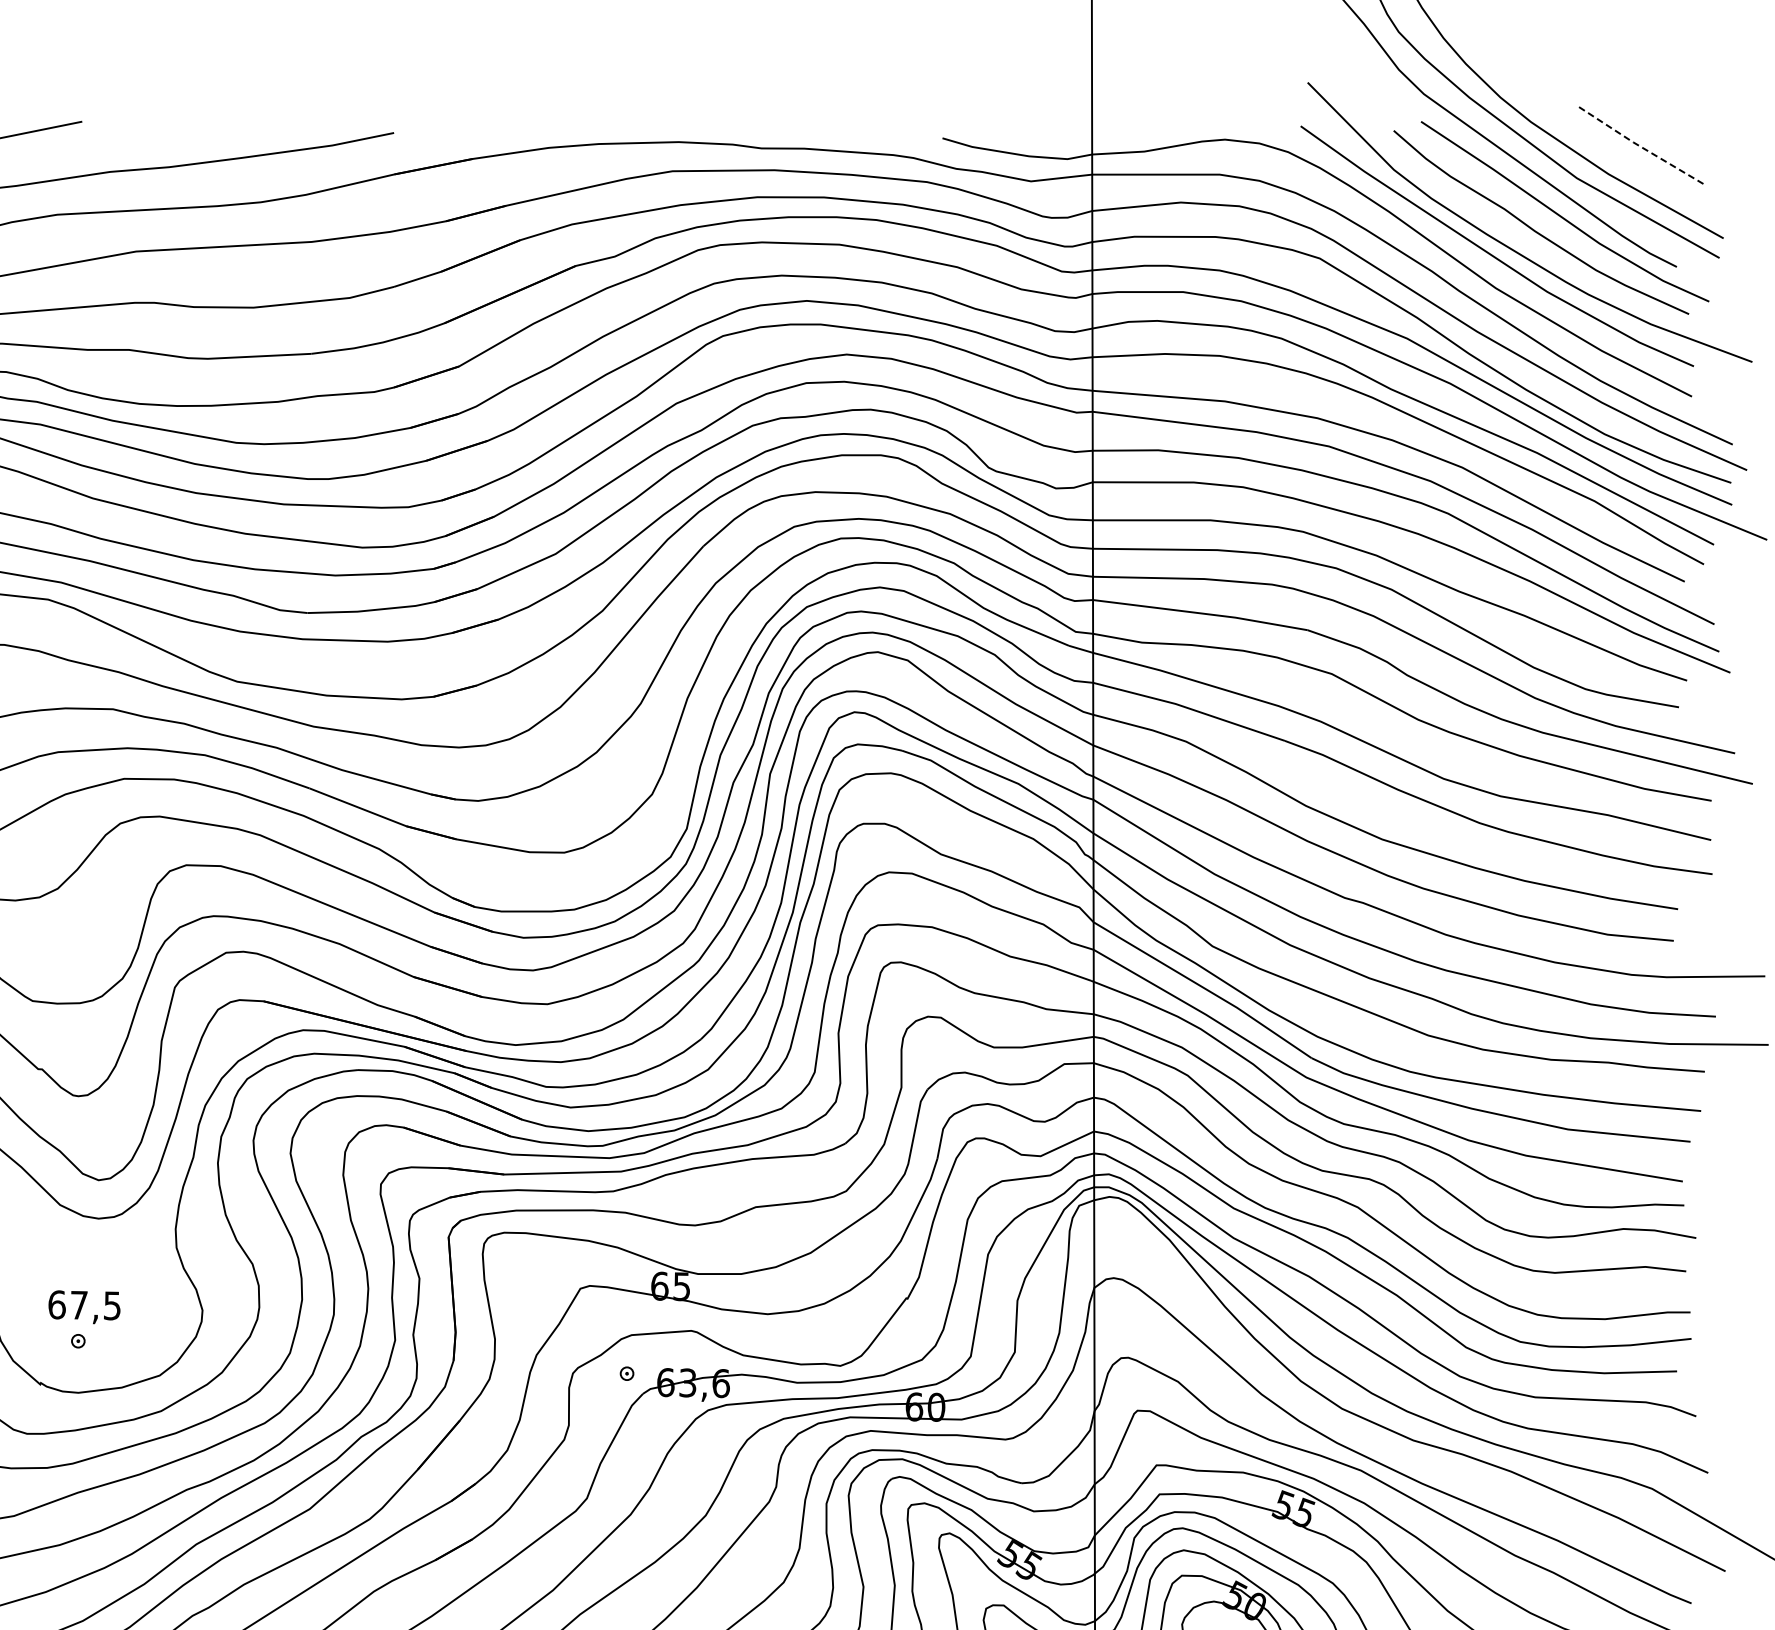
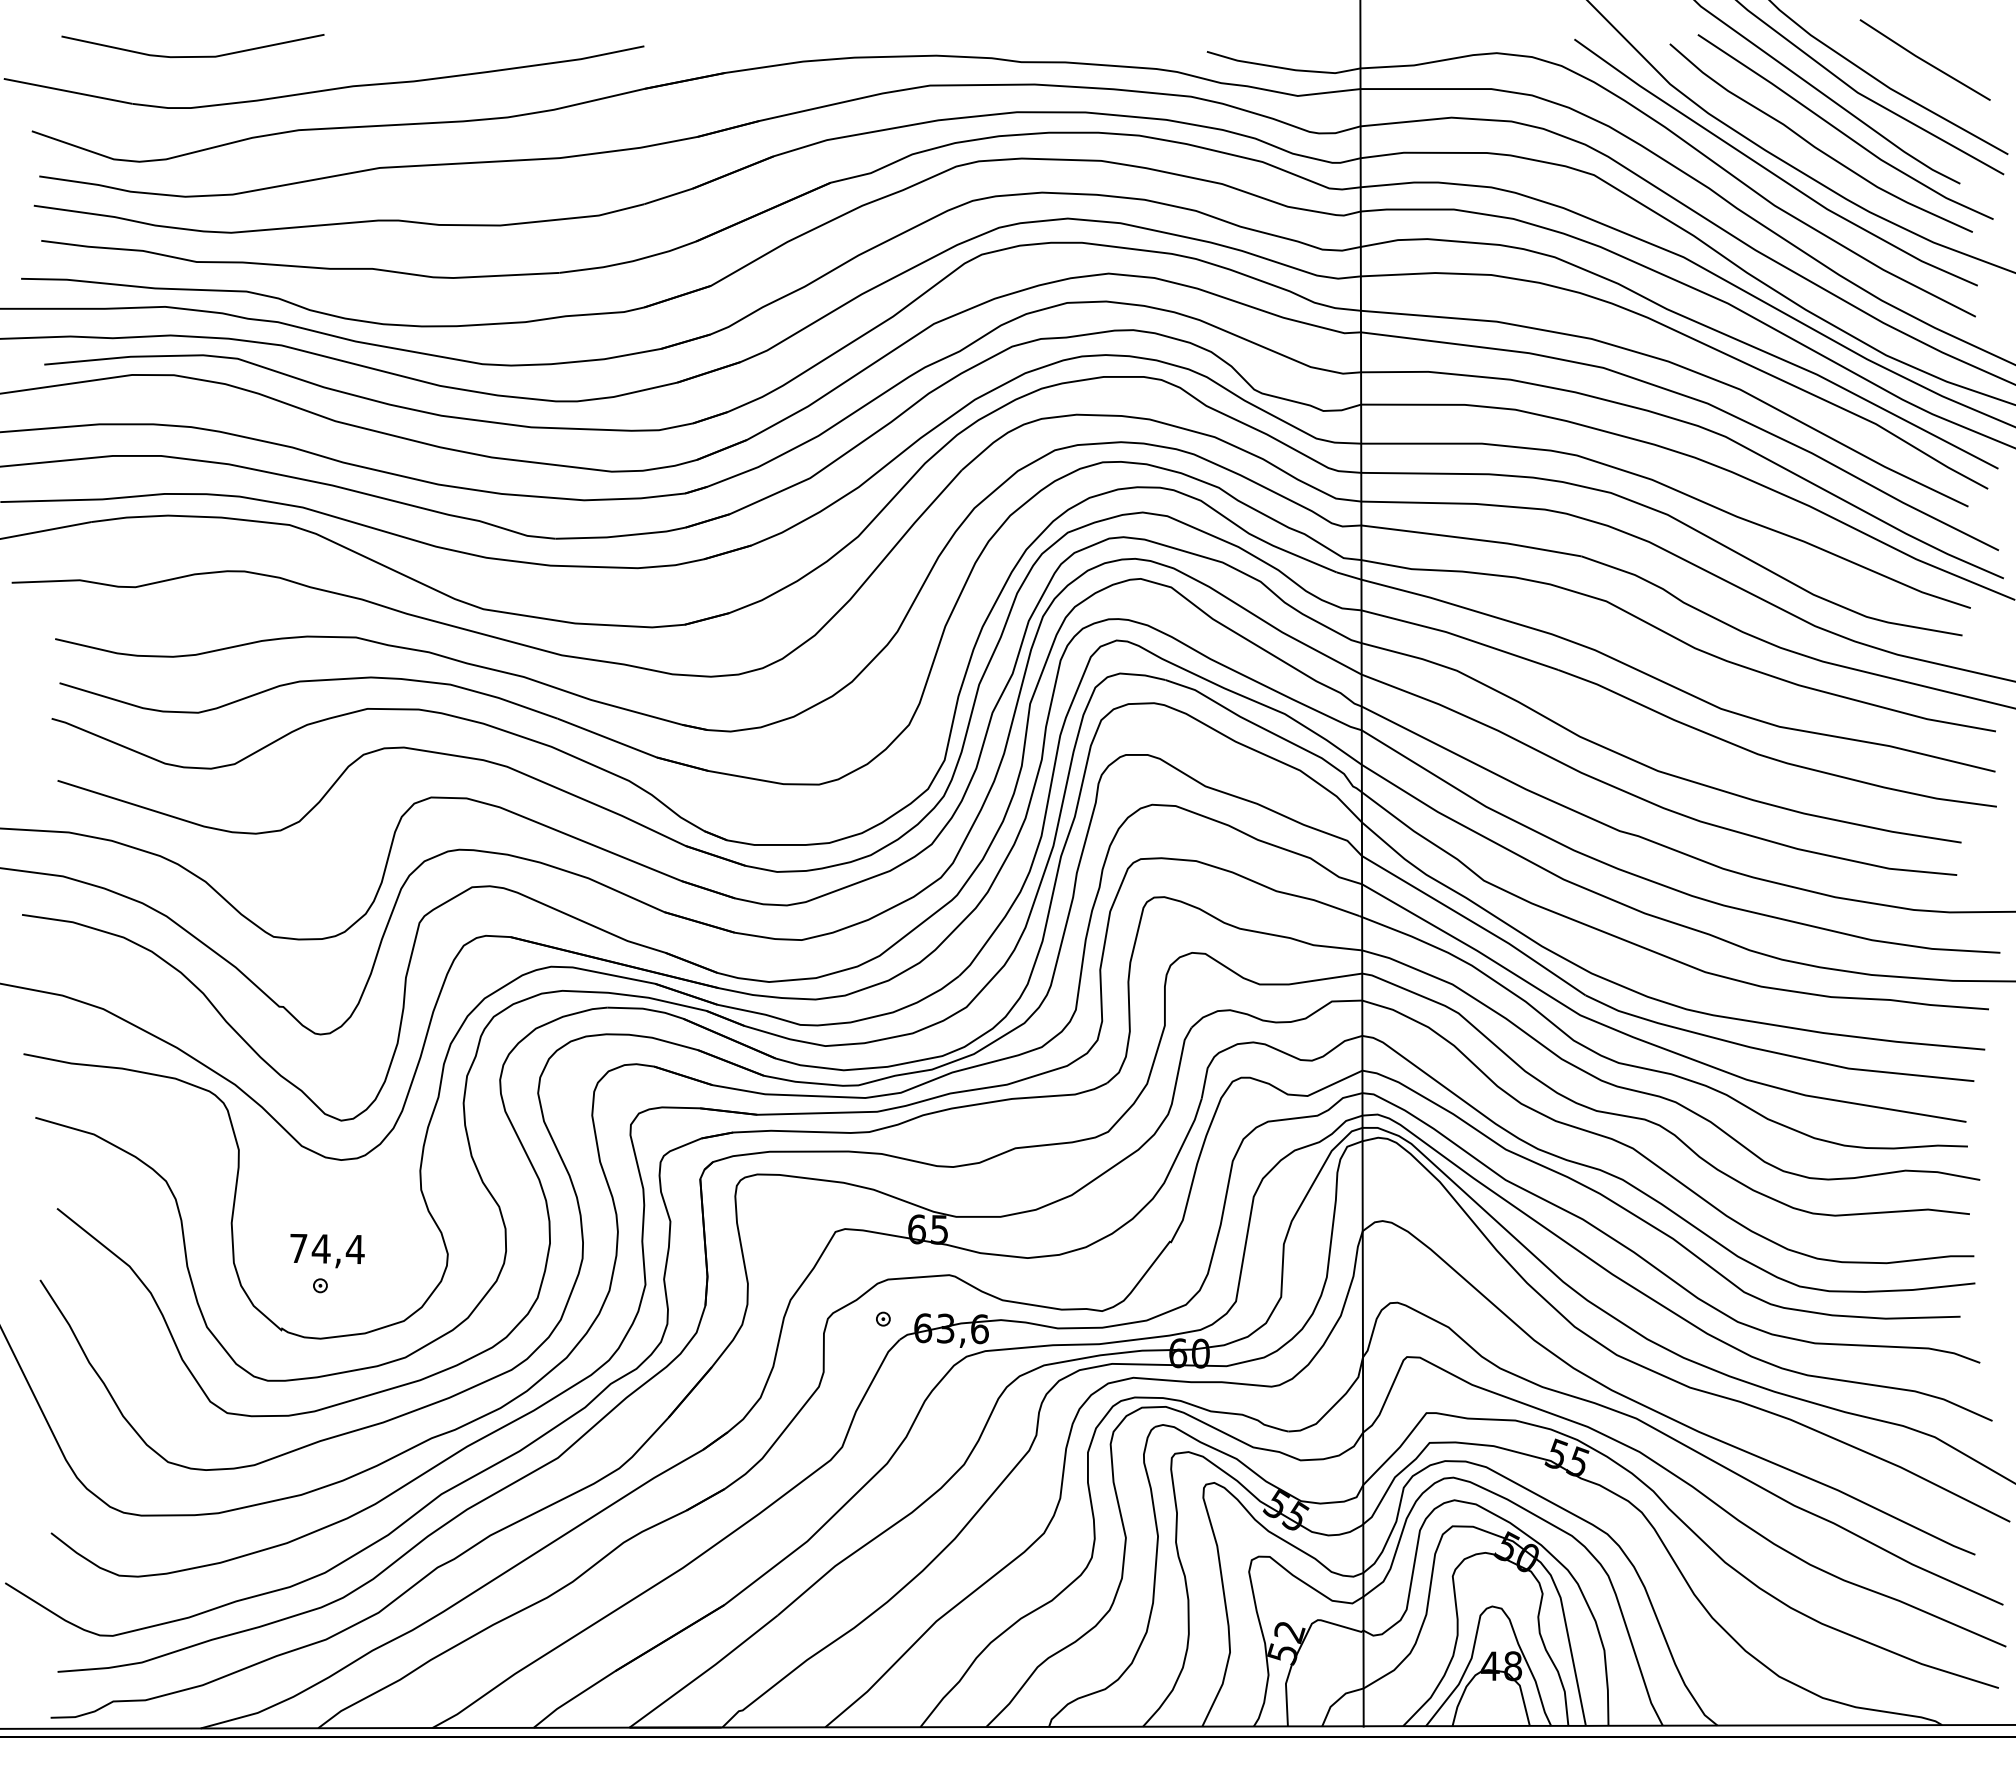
line: (1641, 146) -> (1924, 60), dashed -> solid
text: (84, 1304) -> (326, 1248), 67,5 -> 74,4

